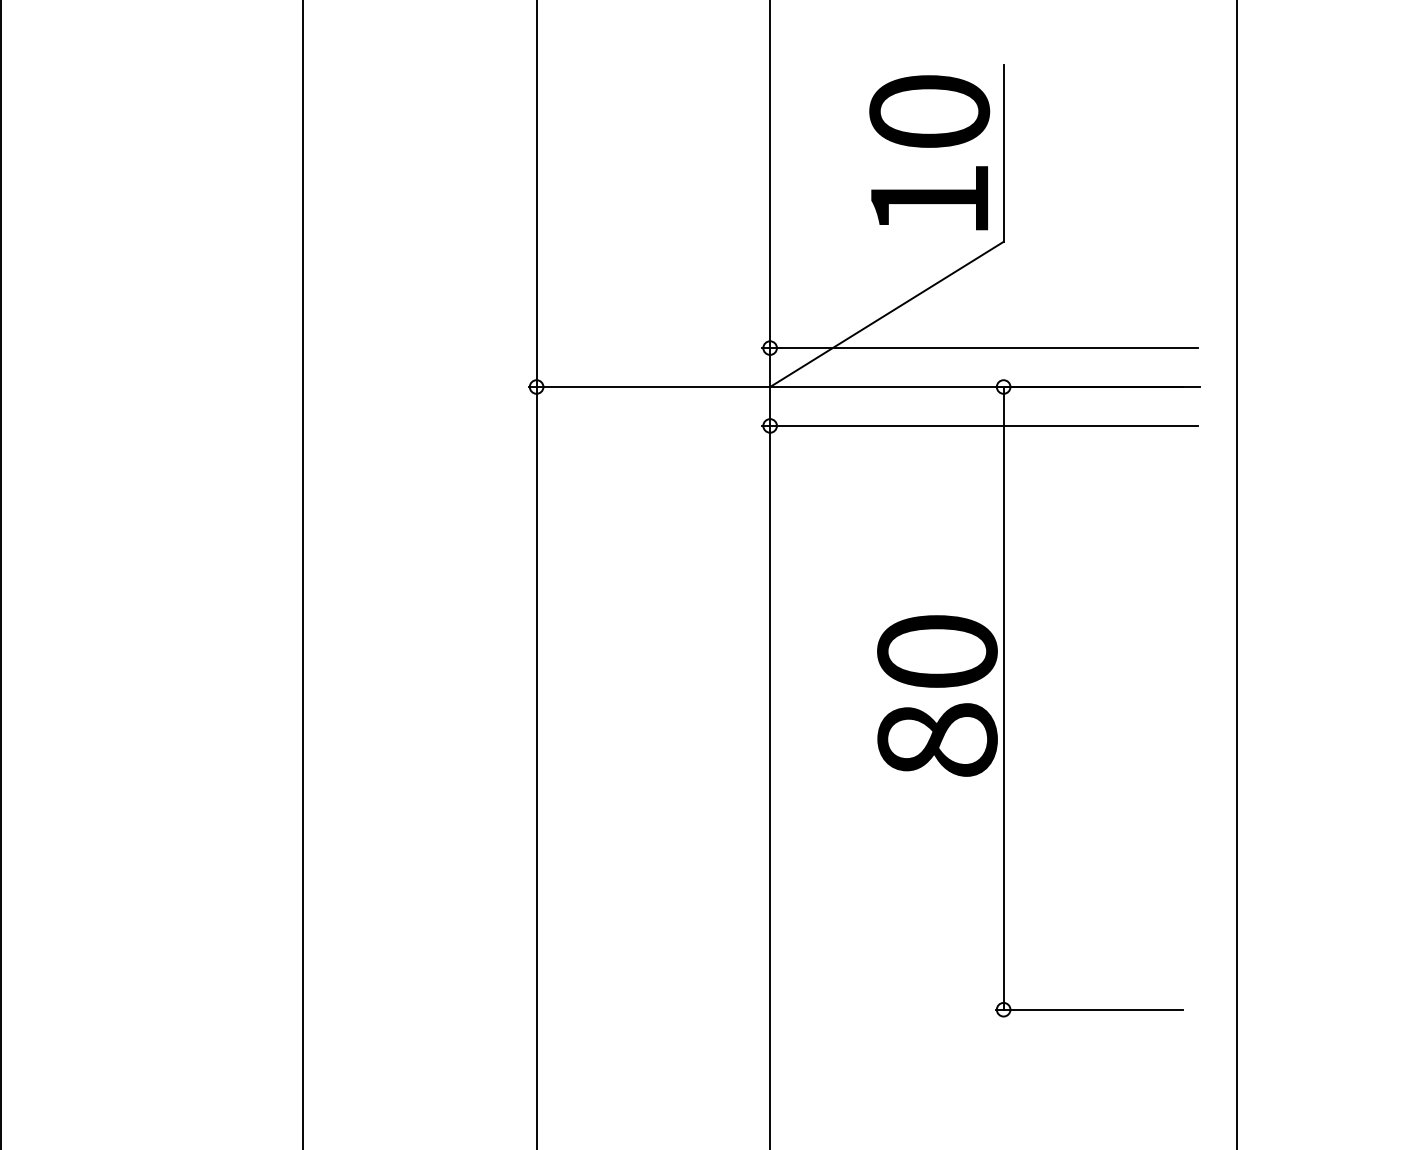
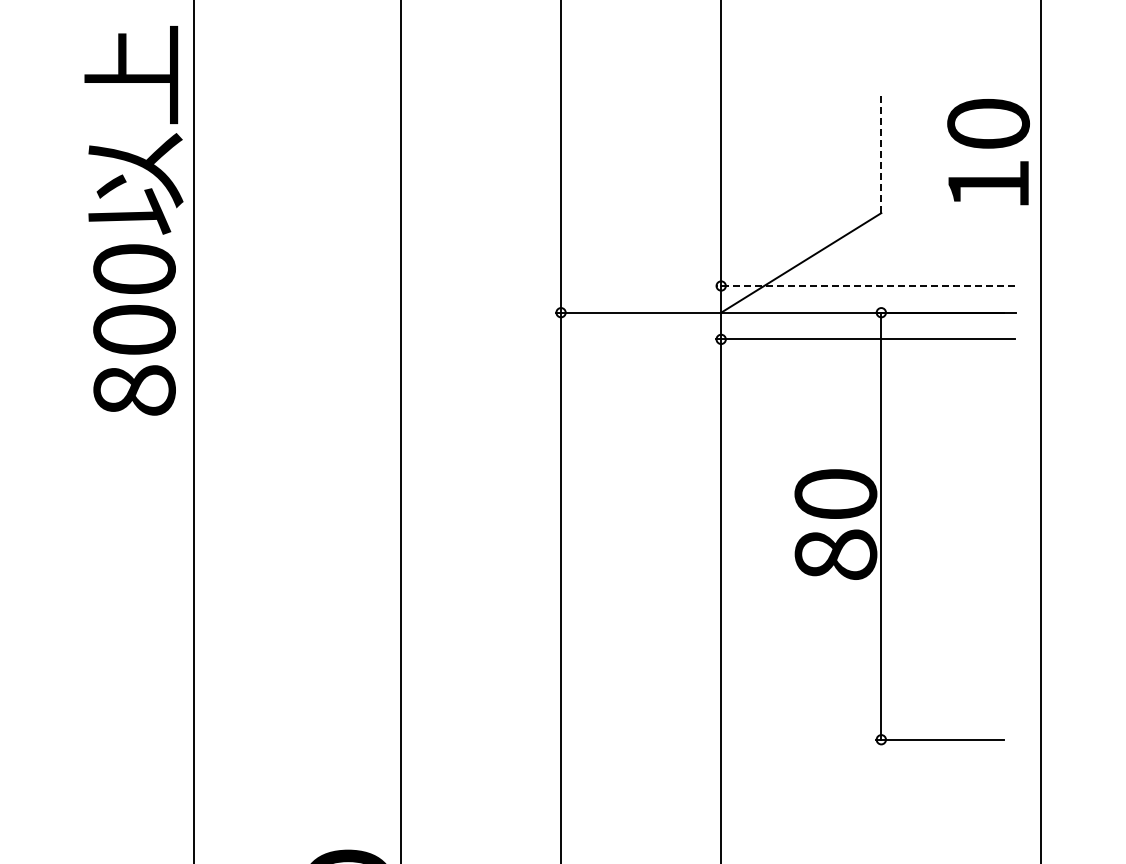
text: (929, 153) -> (988, 152), moved
line: (1003, 153) -> (881, 152), solid -> dashed
line: (979, 348) -> (864, 286), solid -> dashed

